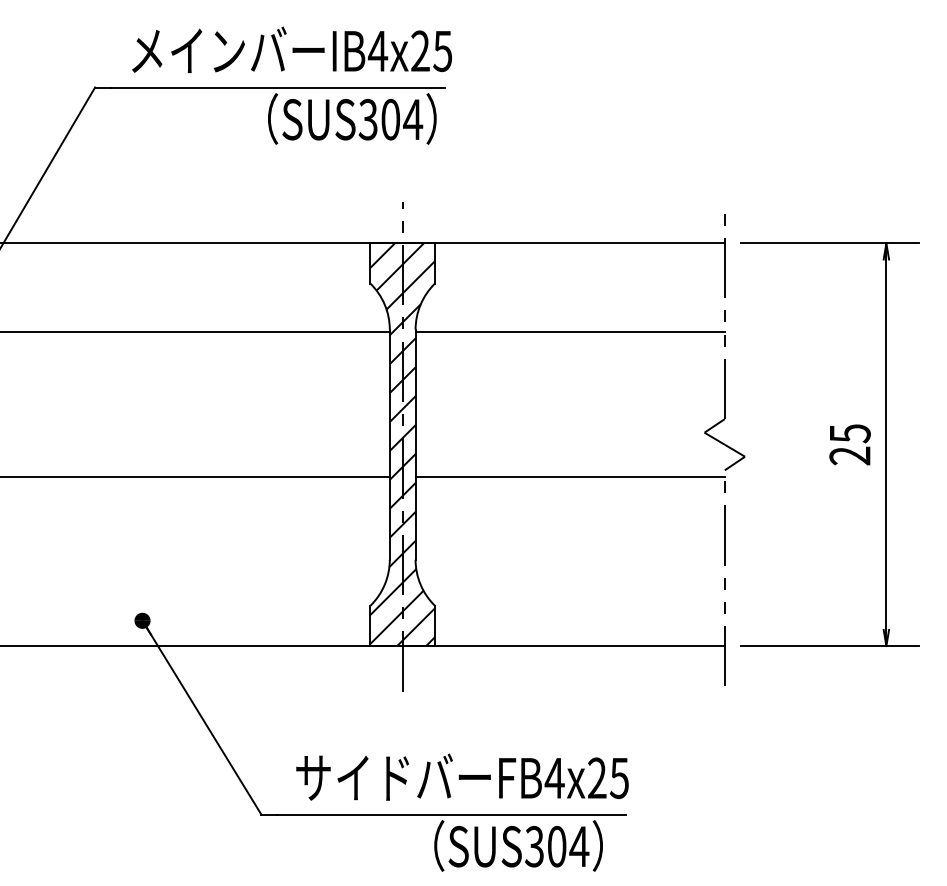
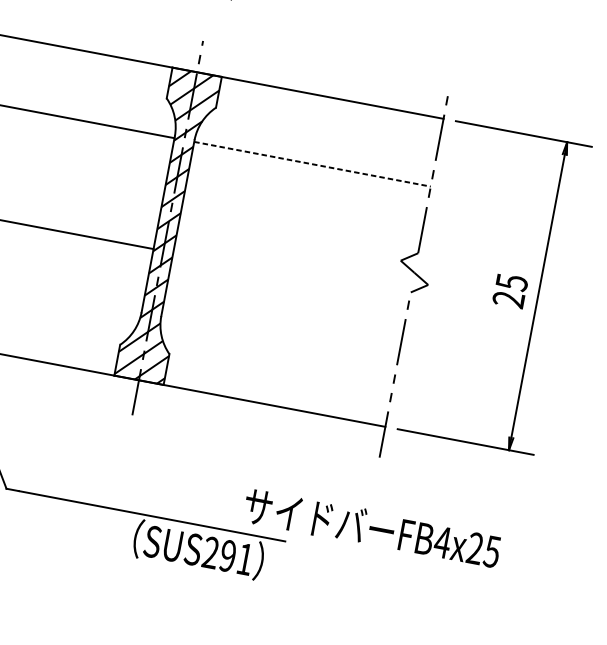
line: (570, 331) -> (312, 163), solid -> dashed
line: (569, 476) -> (291, 274), removed
text: (462, 776) -> (372, 527), moved
text: (557, 846) -> (228, 556), SUS304 -> SUS291

